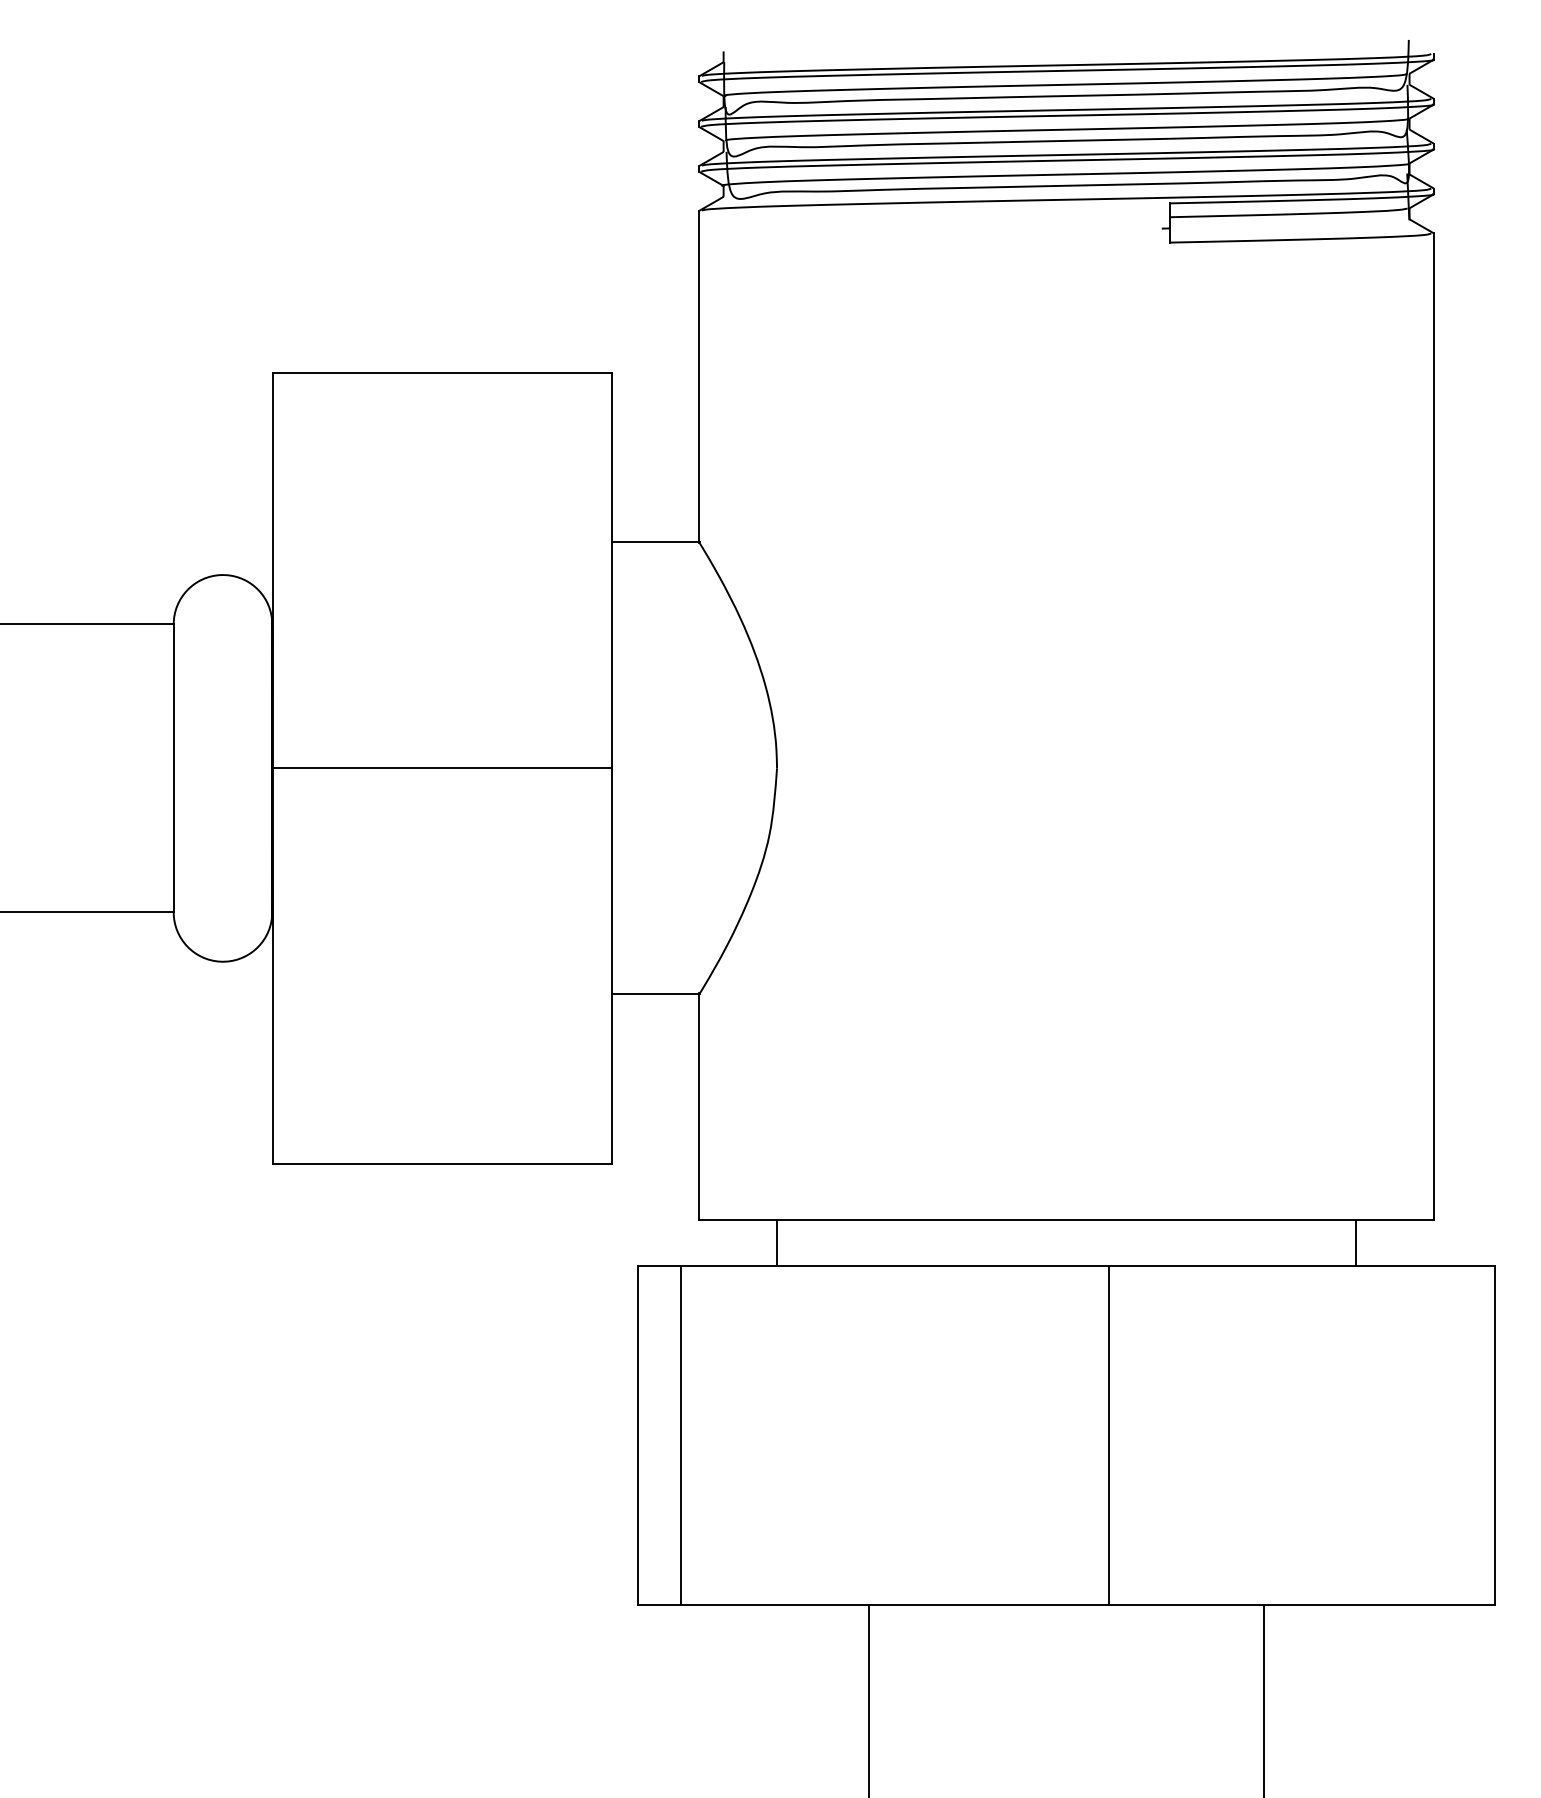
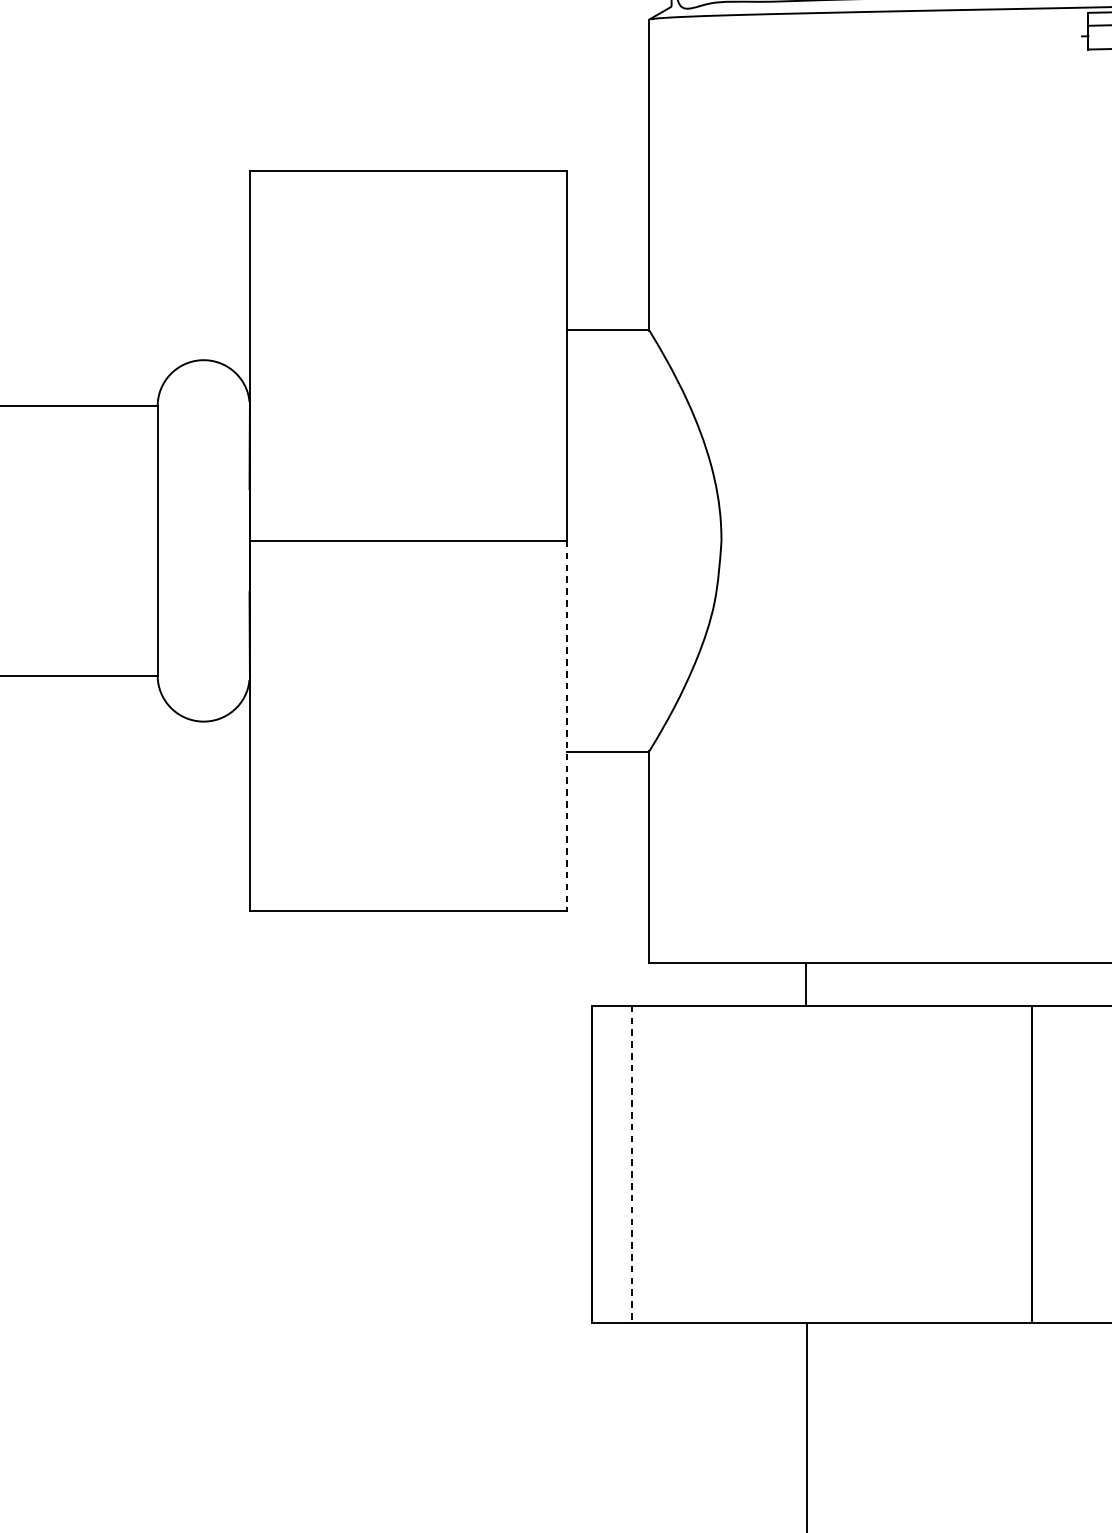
line: (611, 966) -> (566, 726), solid -> dashed
line: (776, 1242) -> (805, 984), moved
line: (680, 1435) -> (631, 1164), solid -> dashed

